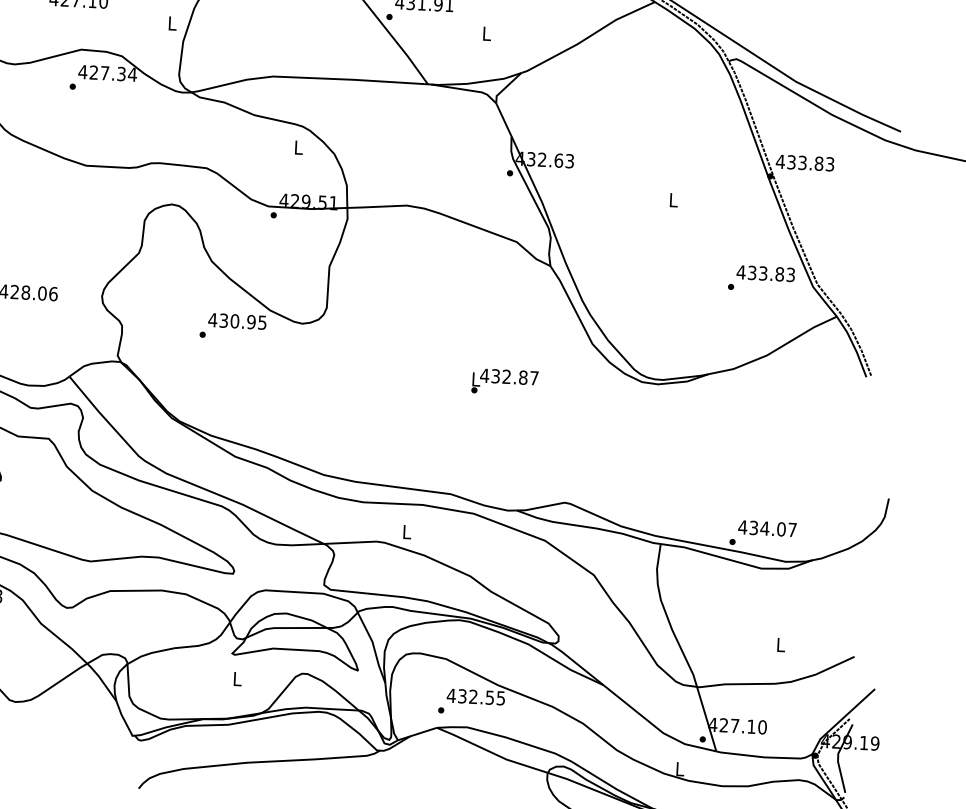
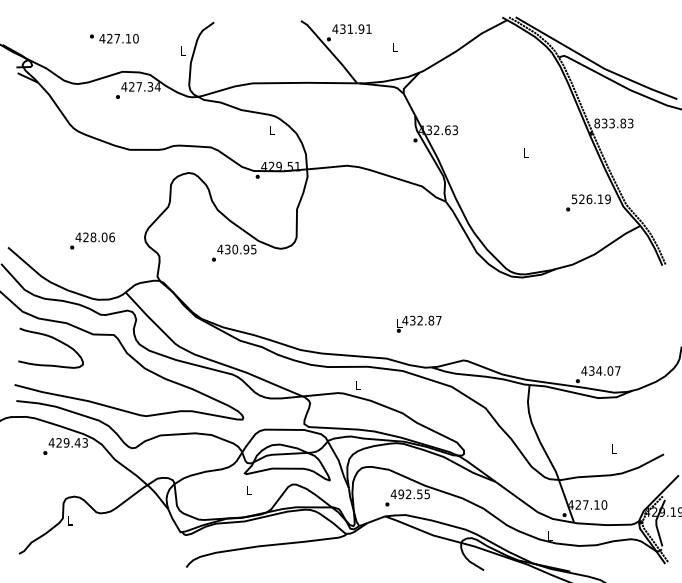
text: (780, 161) -> (597, 123), 433.83 -> 833.83
text: (764, 273) -> (590, 199), 433.83 -> 526.19
text: (504, 380) -> (418, 323), moved
text: (462, 695) -> (401, 493), 432.55 -> 492.55

